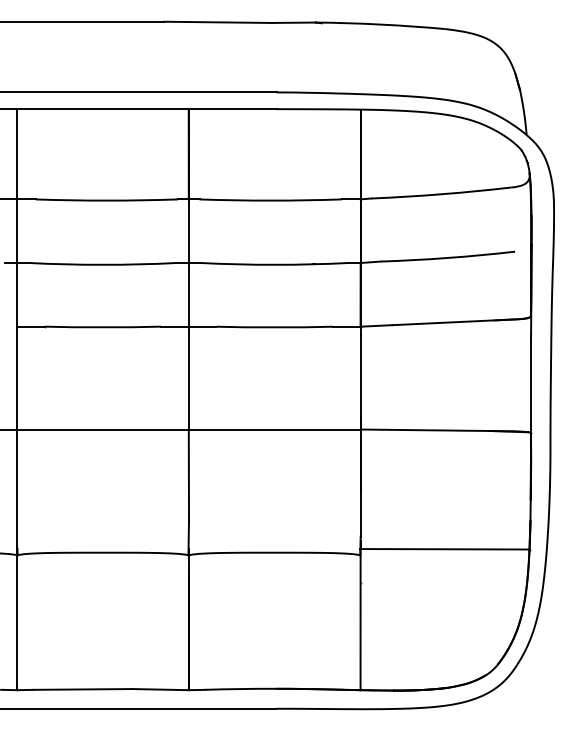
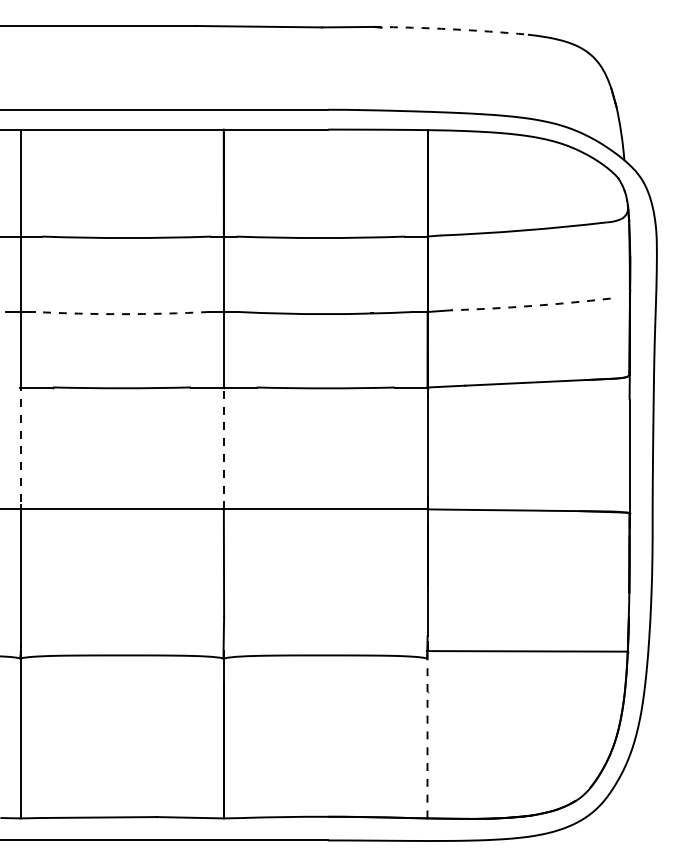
arc: (380, 24) -> (451, 29), solid -> dashed
arc: (448, 258) -> (531, 306), solid -> dashed
arc: (102, 265) -> (121, 314), solid -> dashed
line: (17, 374) -> (20, 444), solid -> dashed
line: (188, 378) -> (223, 448), solid -> dashed
line: (360, 619) -> (427, 734), solid -> dashed

